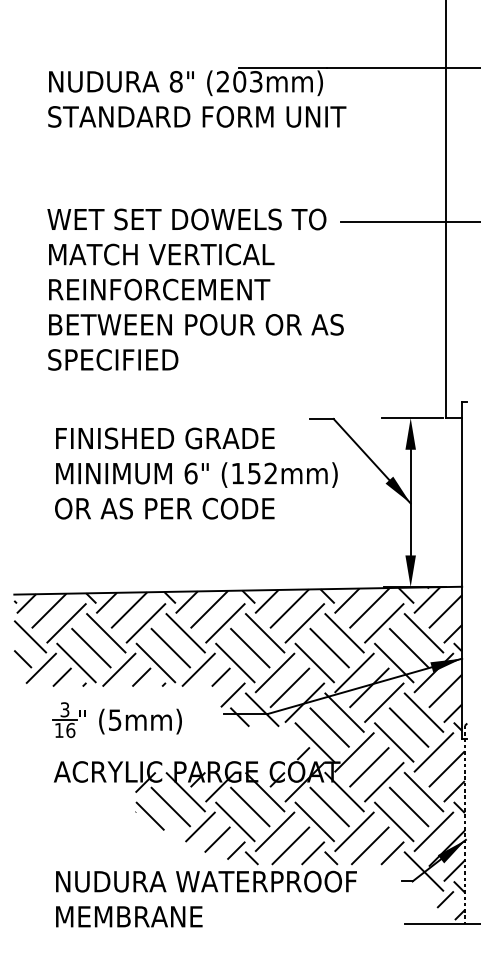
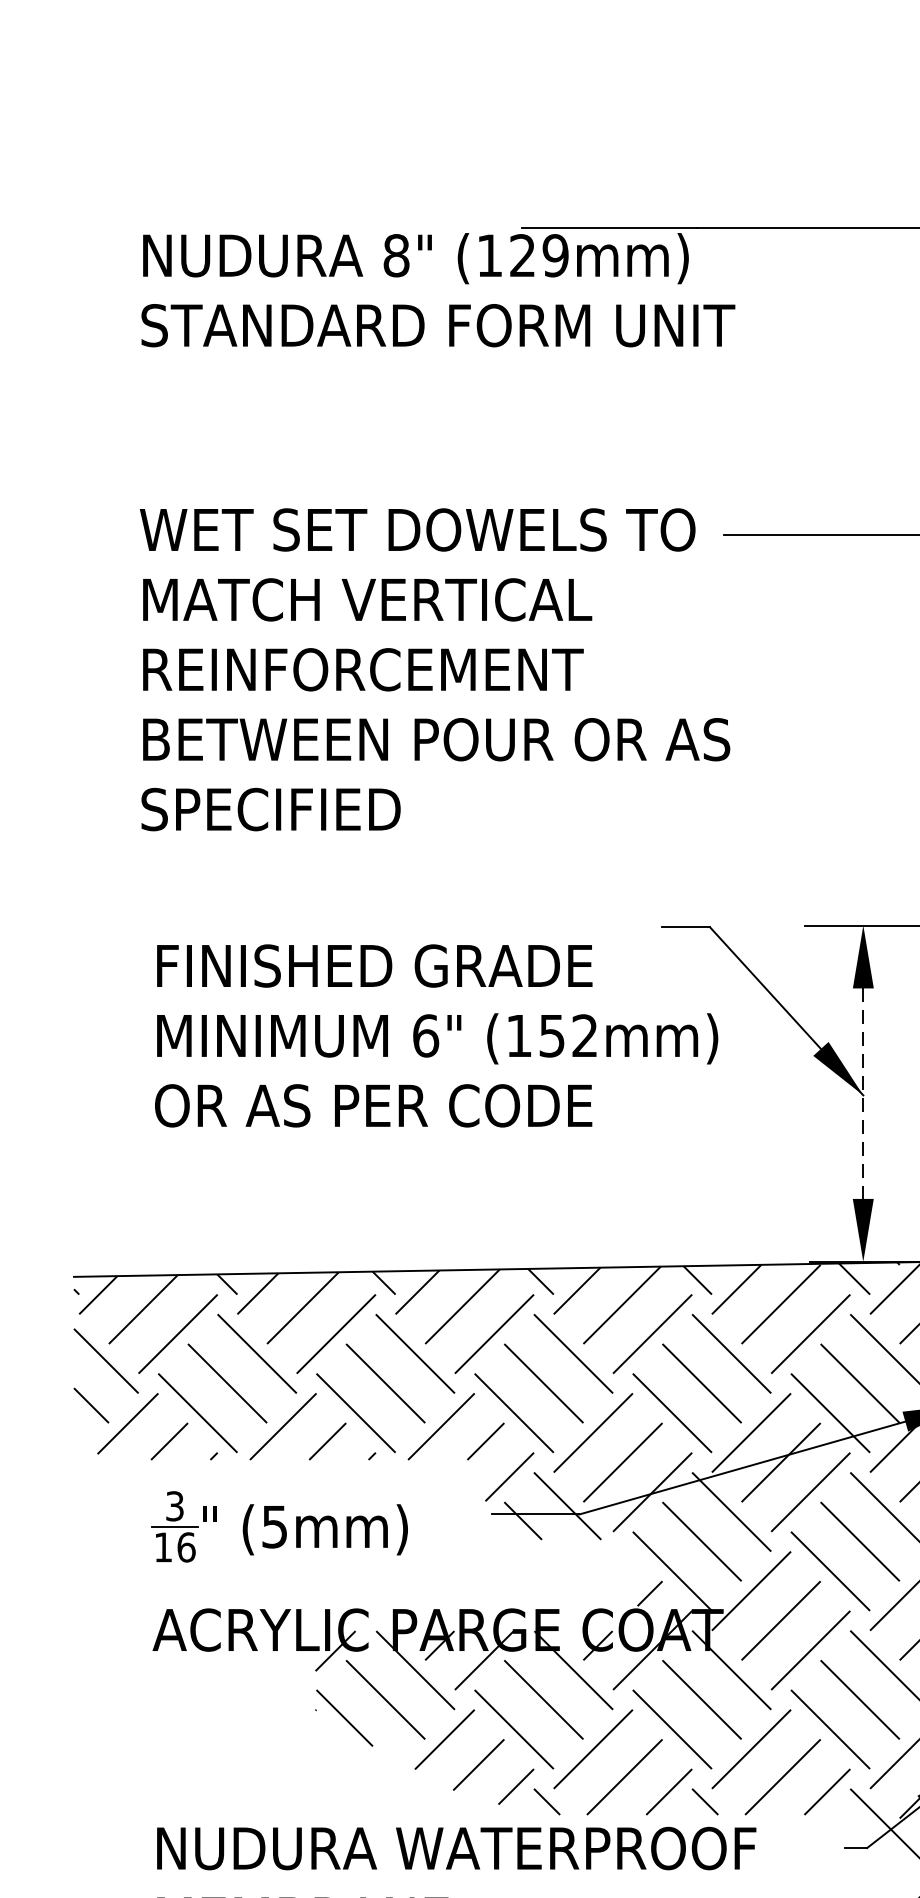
text: (239, 81) -> (522, 255), (203mm) -> (129mm)
line: (410, 502) -> (862, 1093), solid -> dashed

